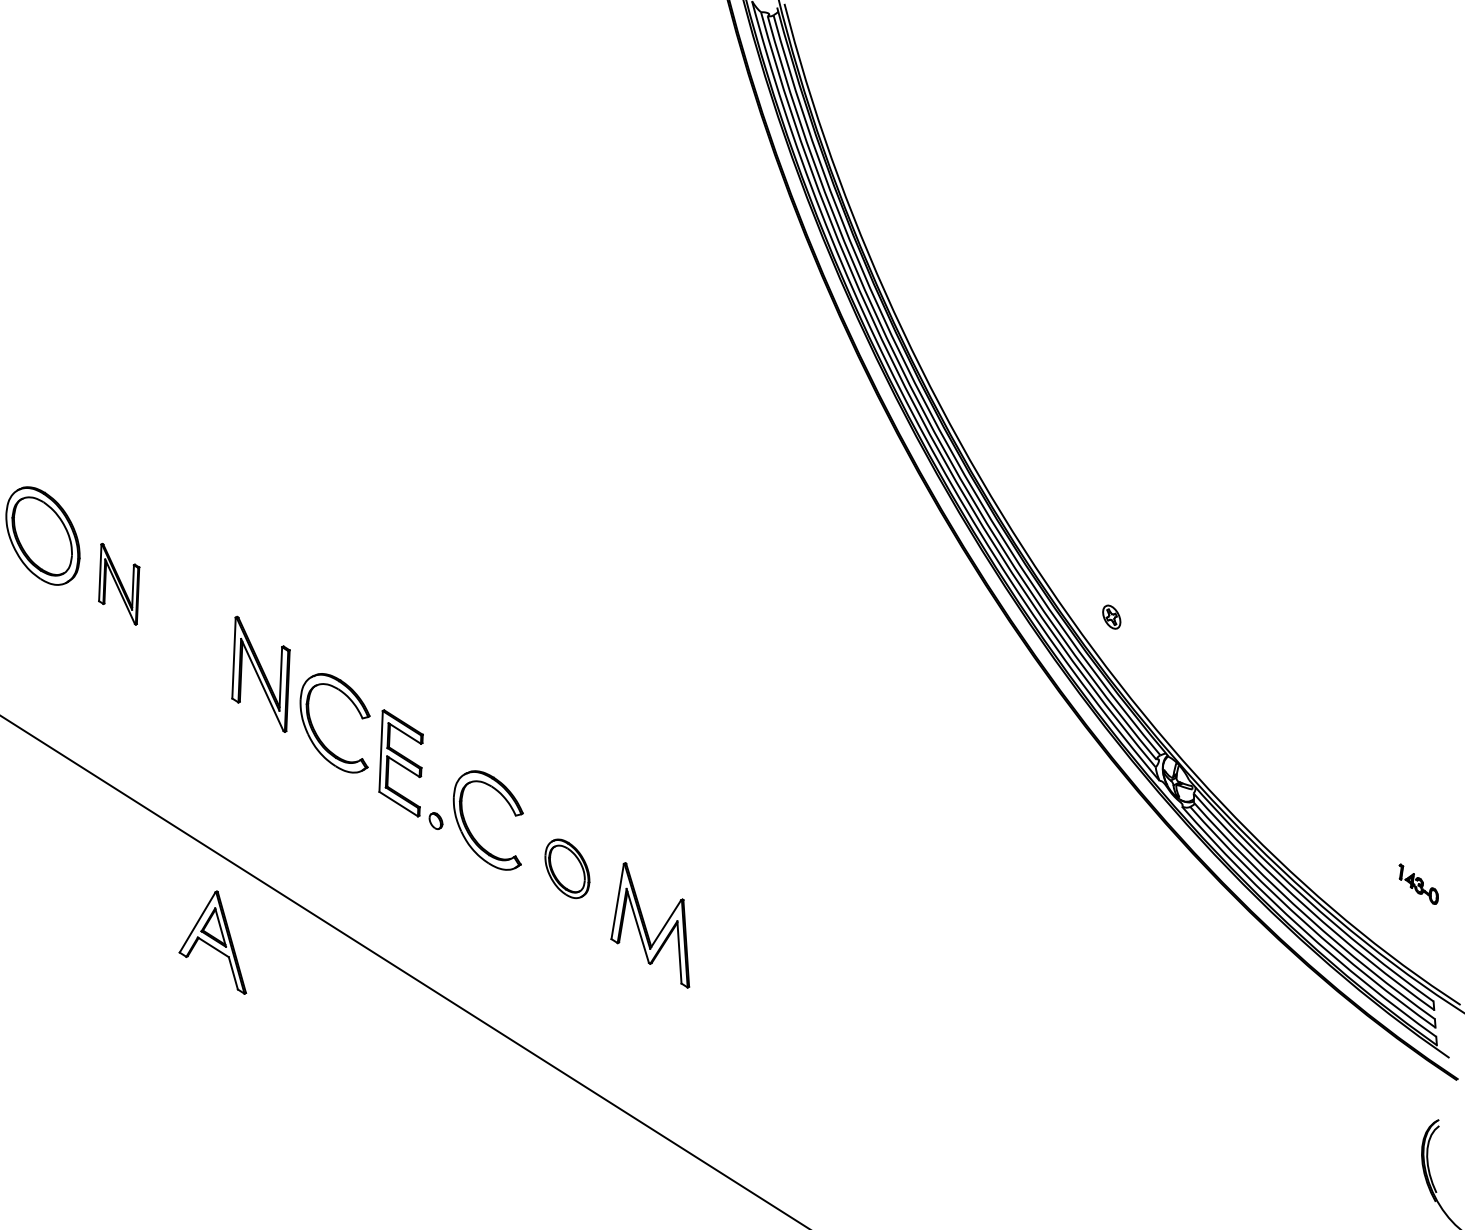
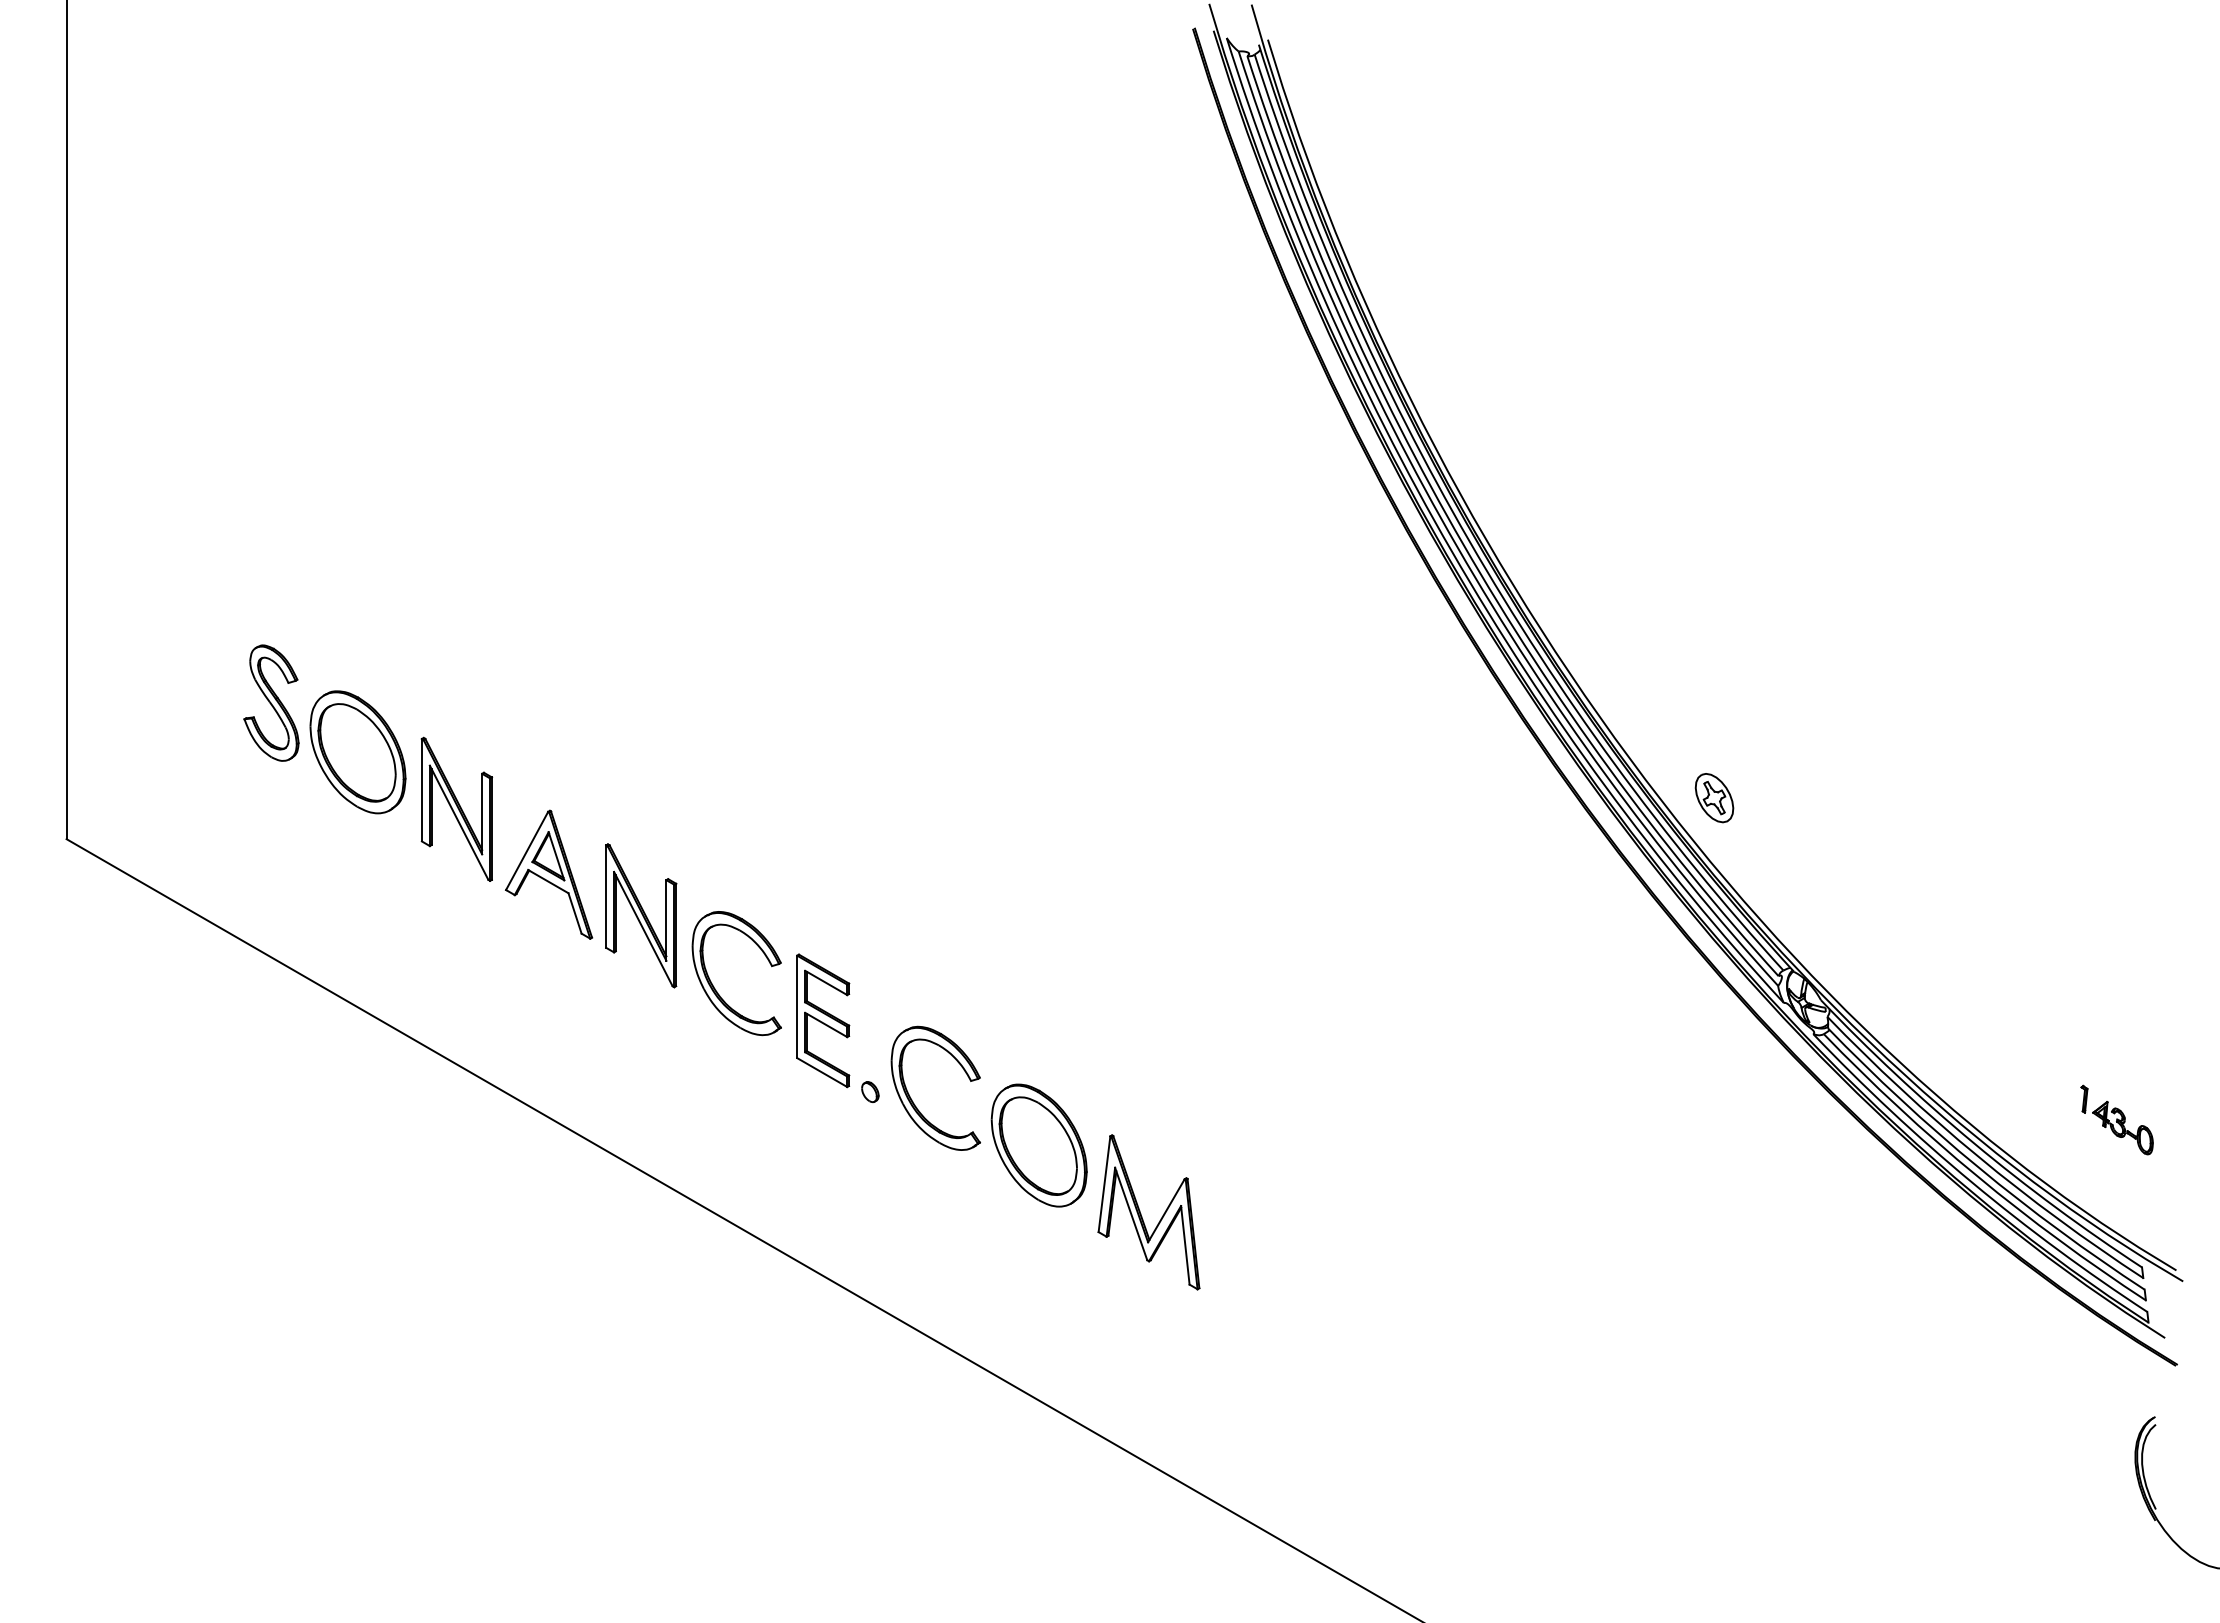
part: (118, 583) -> (456, 808), size x1.43
part: (1111, 617) -> (1714, 798), size x1.67
part: (566, 868) -> (1038, 1145), size x1.67
part: (1418, 883) -> (2116, 1119), size x1.43
part: (214, 941) -> (549, 874), moved

